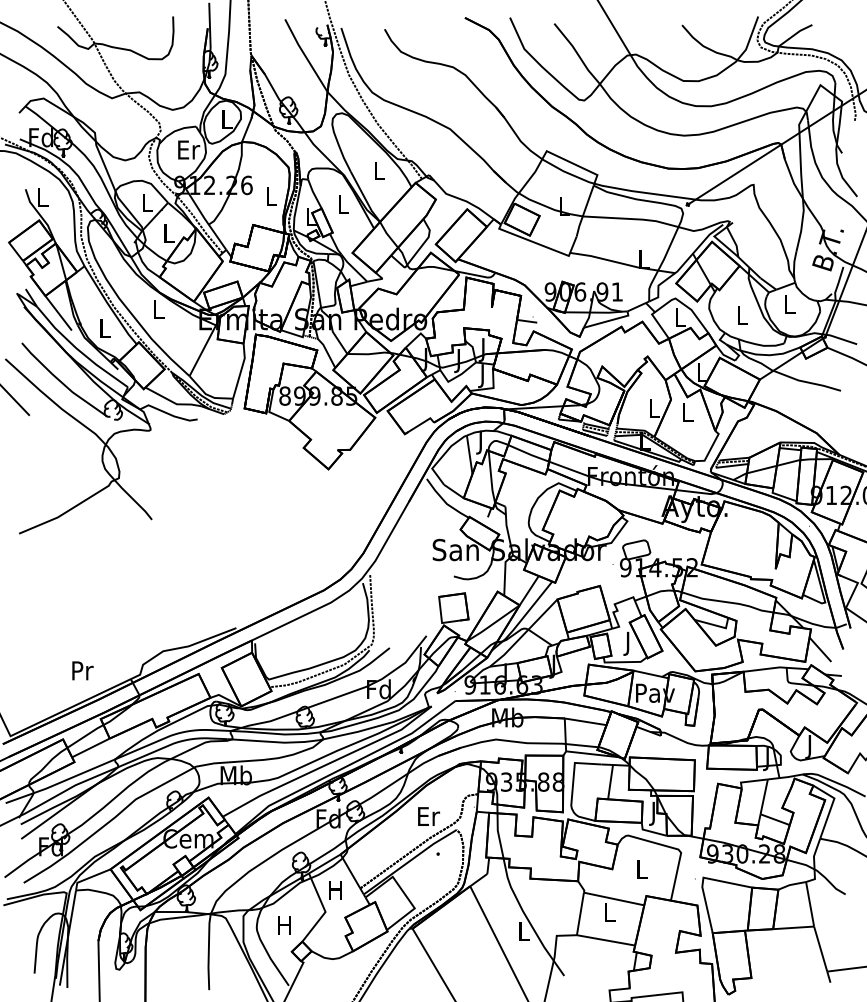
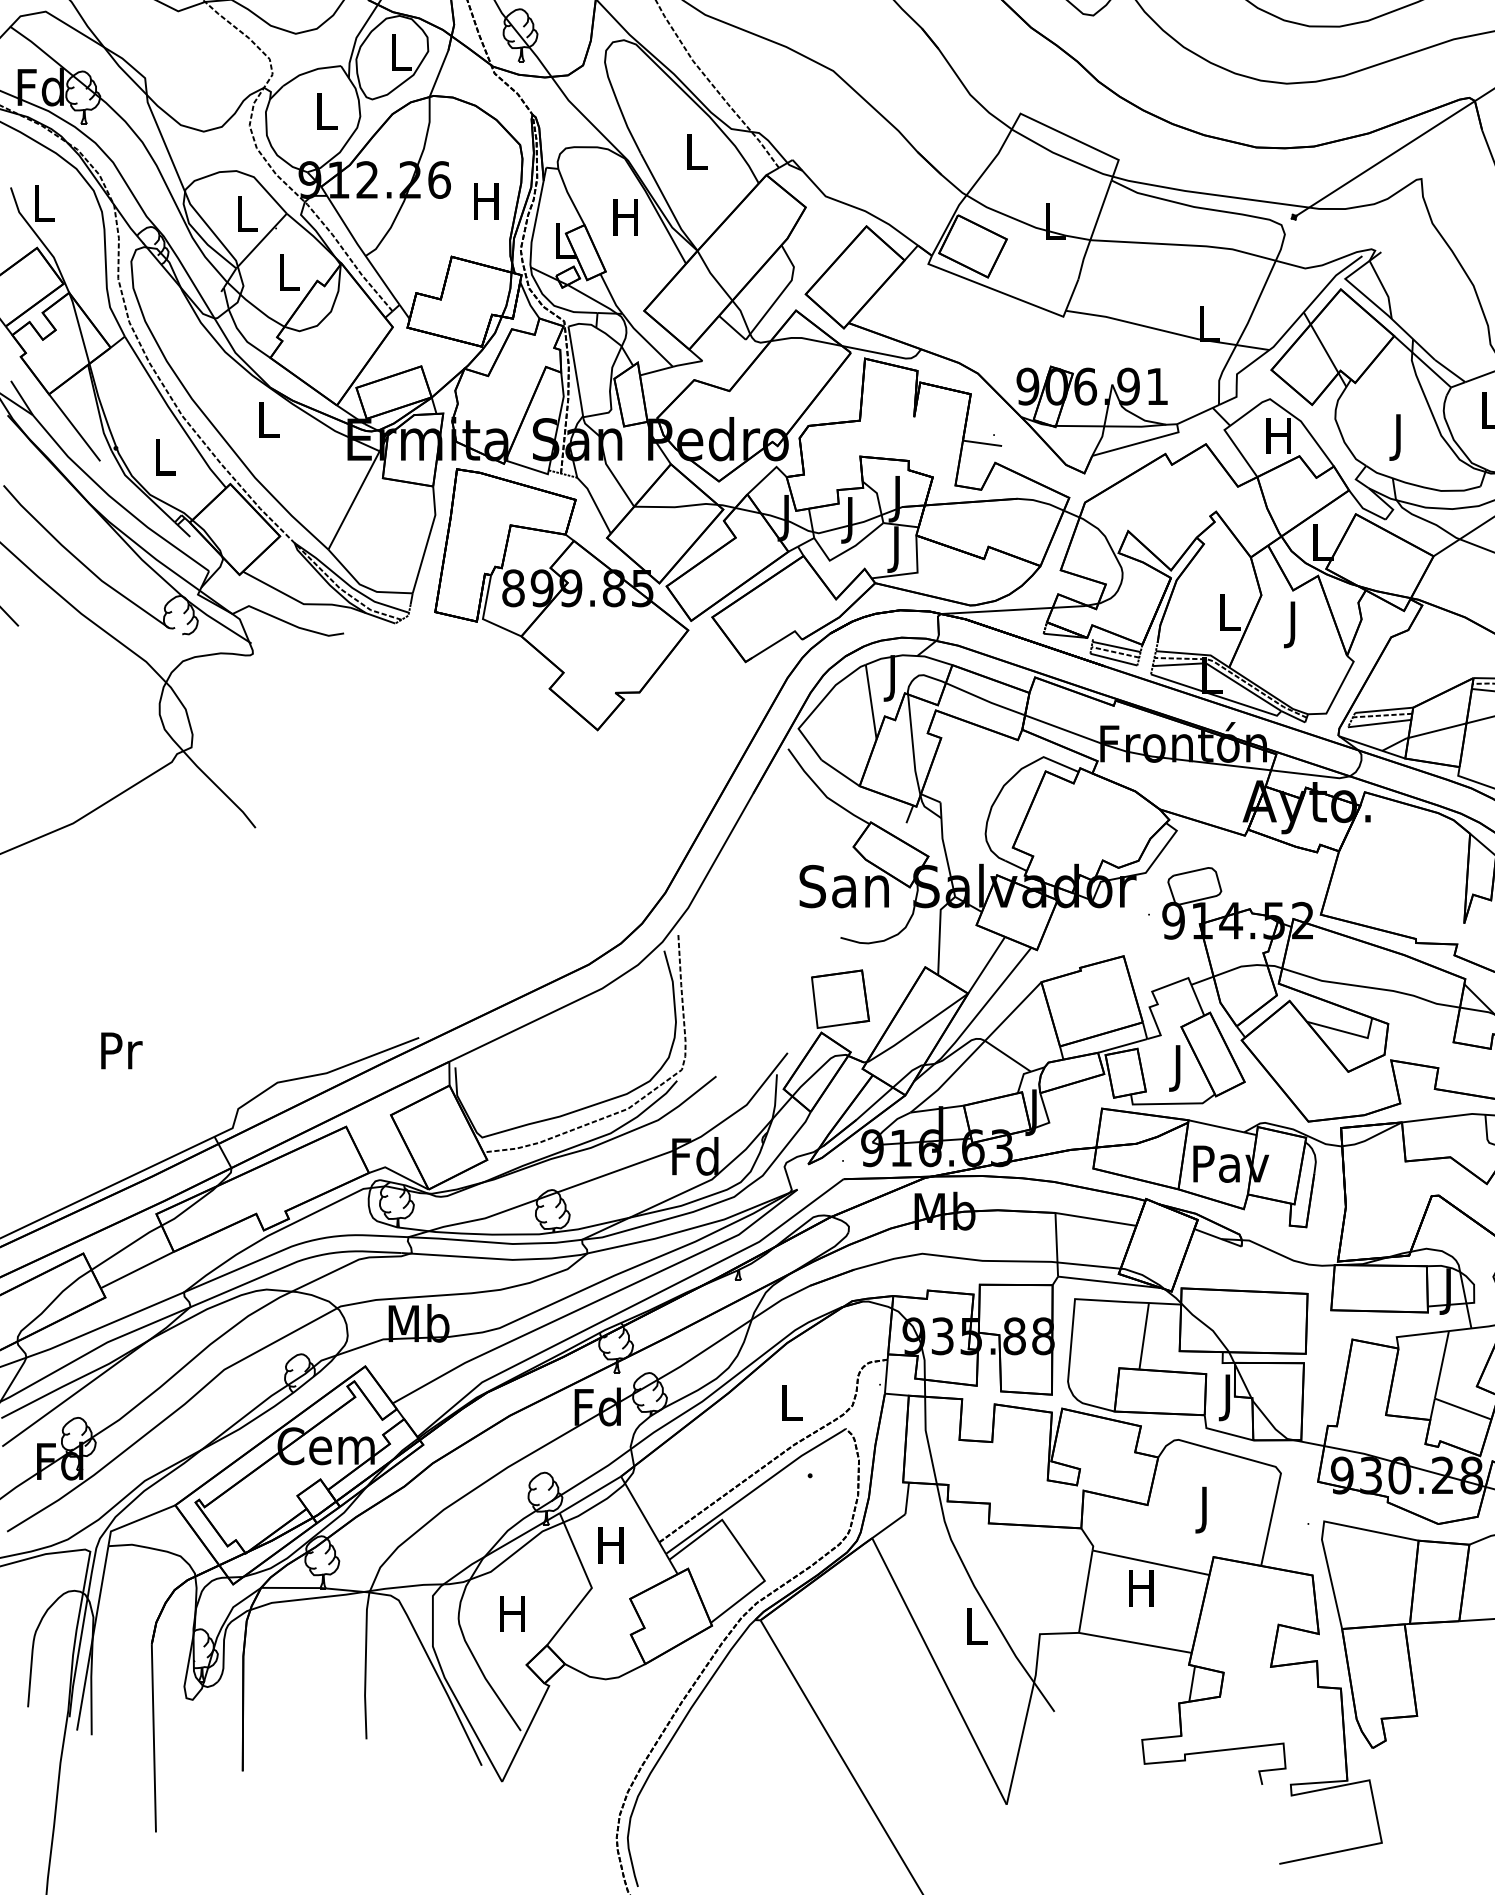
text: (189, 149) -> (328, 110), Er -> L
text: (271, 196) -> (487, 201), L -> H
text: (343, 204) -> (626, 217), L -> H
text: (679, 317) -> (1277, 435), L -> H
text: (742, 318) -> (1399, 437), L -> J
text: (687, 414) -> (1293, 623), L -> J
text: (82, 670) -> (120, 1050), moved
text: (429, 816) -> (793, 1402), Er -> L
text: (642, 871) -> (1206, 1509), L -> J
text: (609, 912) -> (1142, 1588), L -> H

